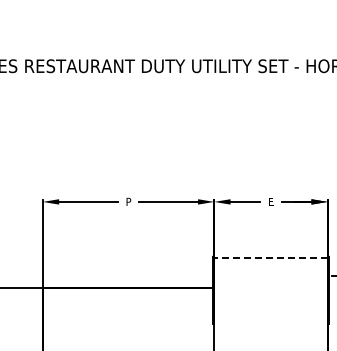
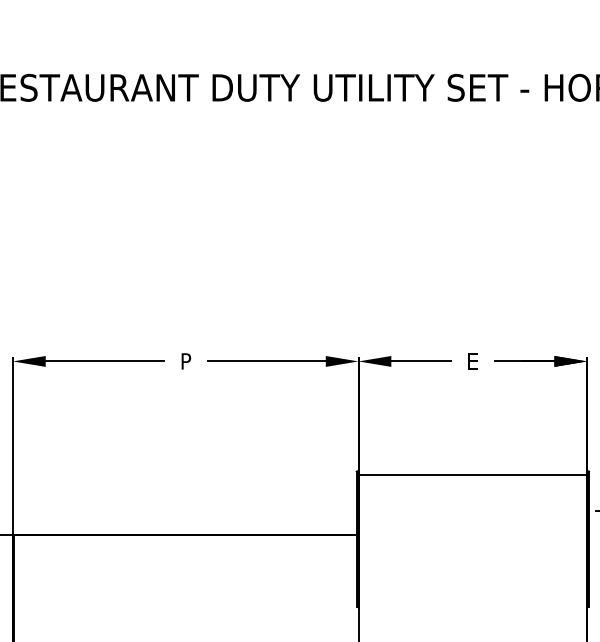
line: (271, 258) -> (473, 475), dashed -> solid

